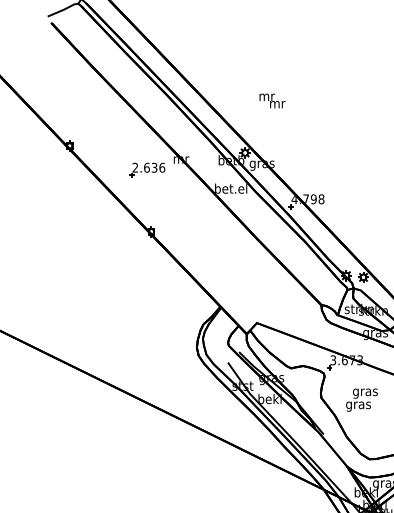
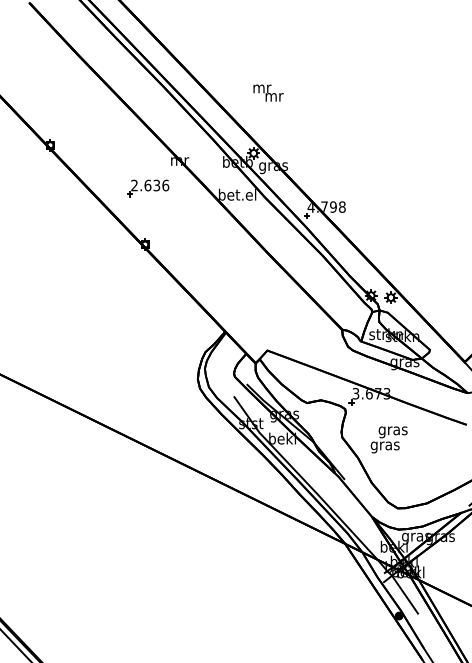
text: (272, 100) -> (268, 92), moved
part: (147, 170) -> (148, 188), moved

